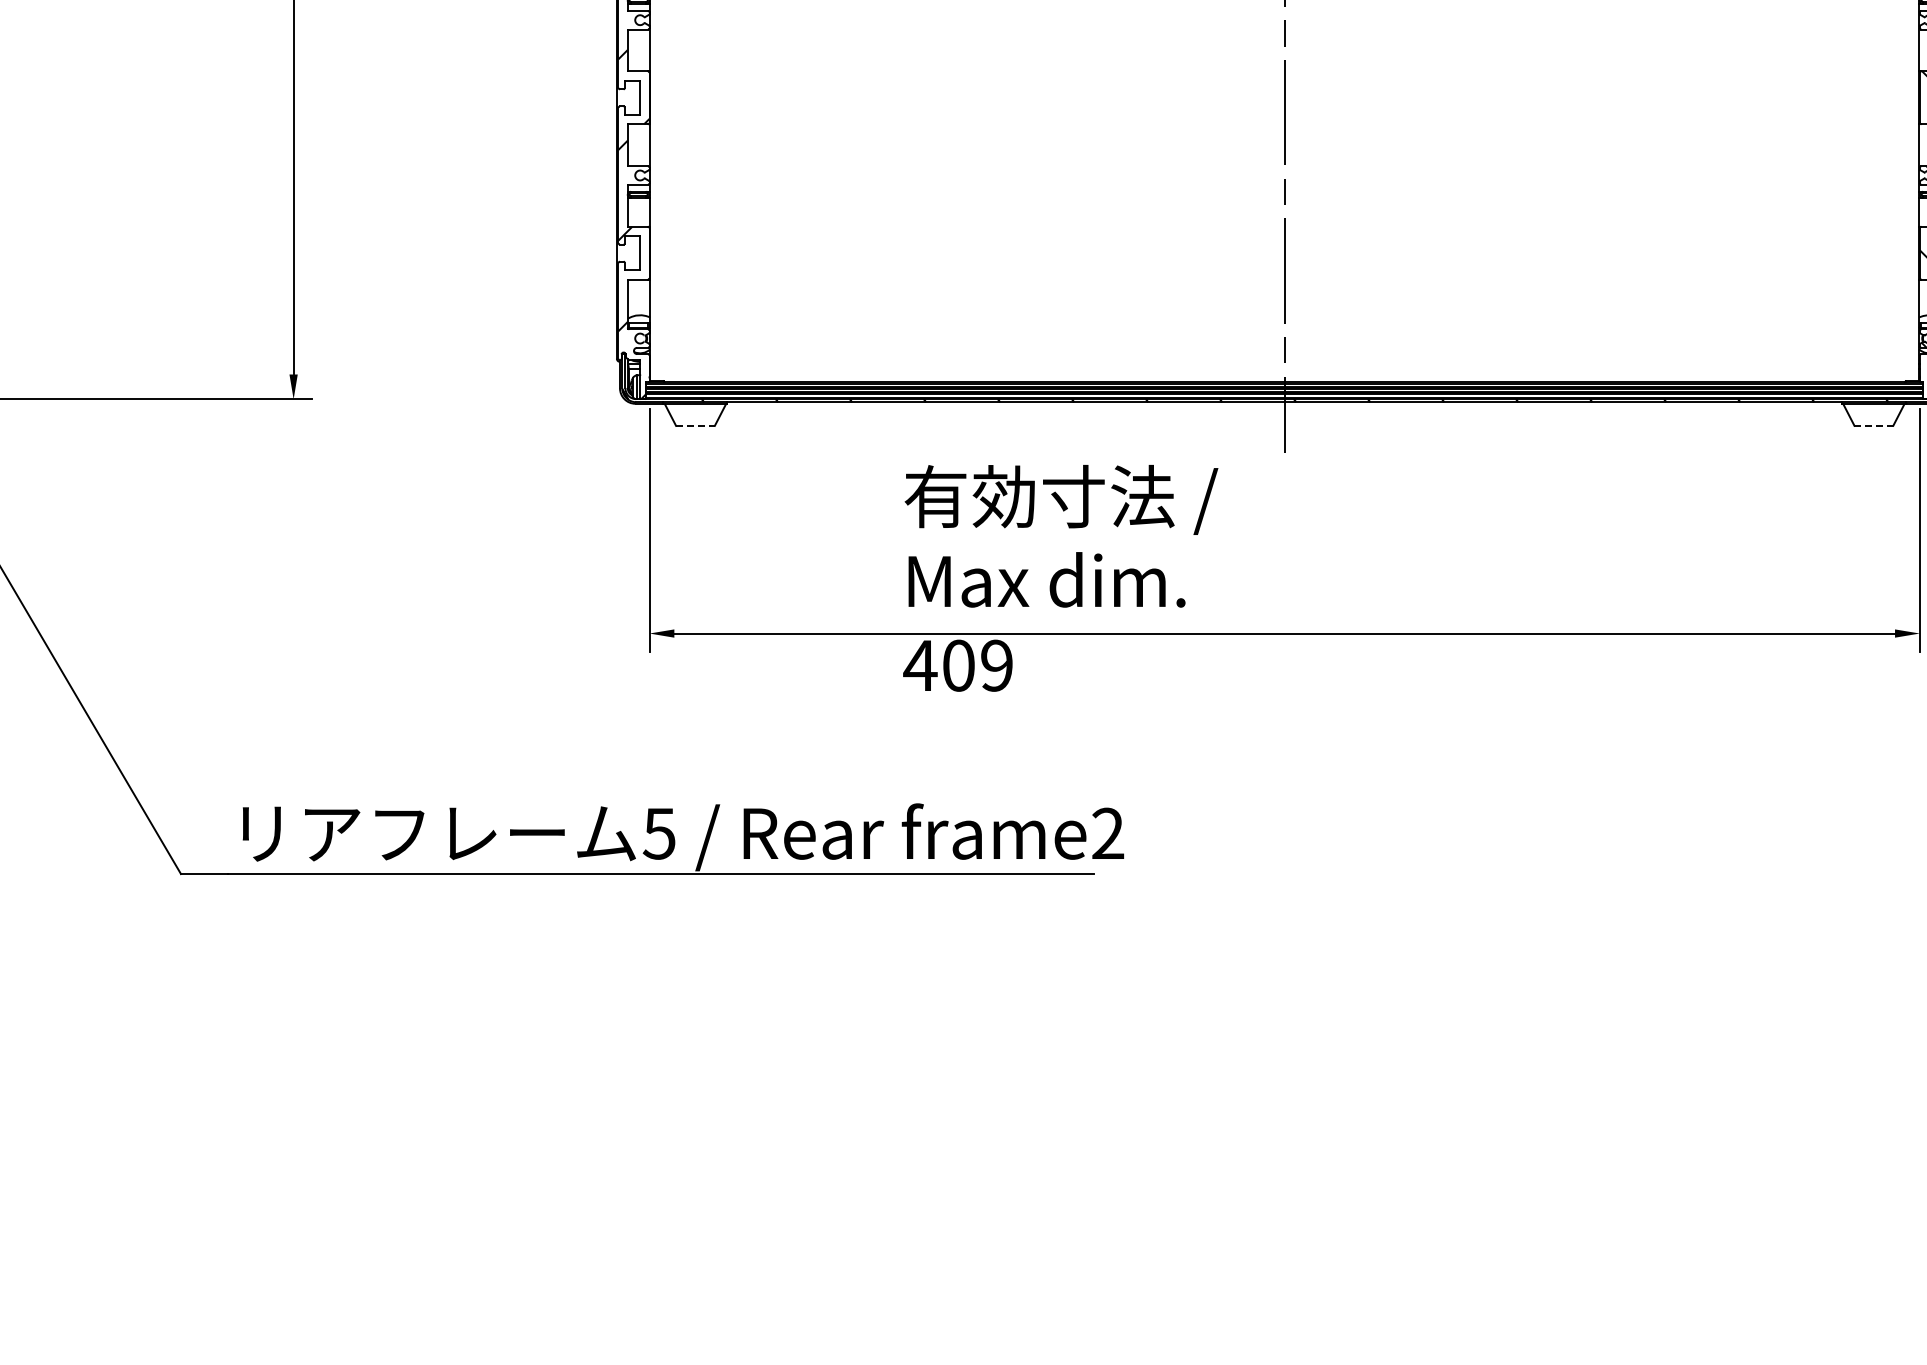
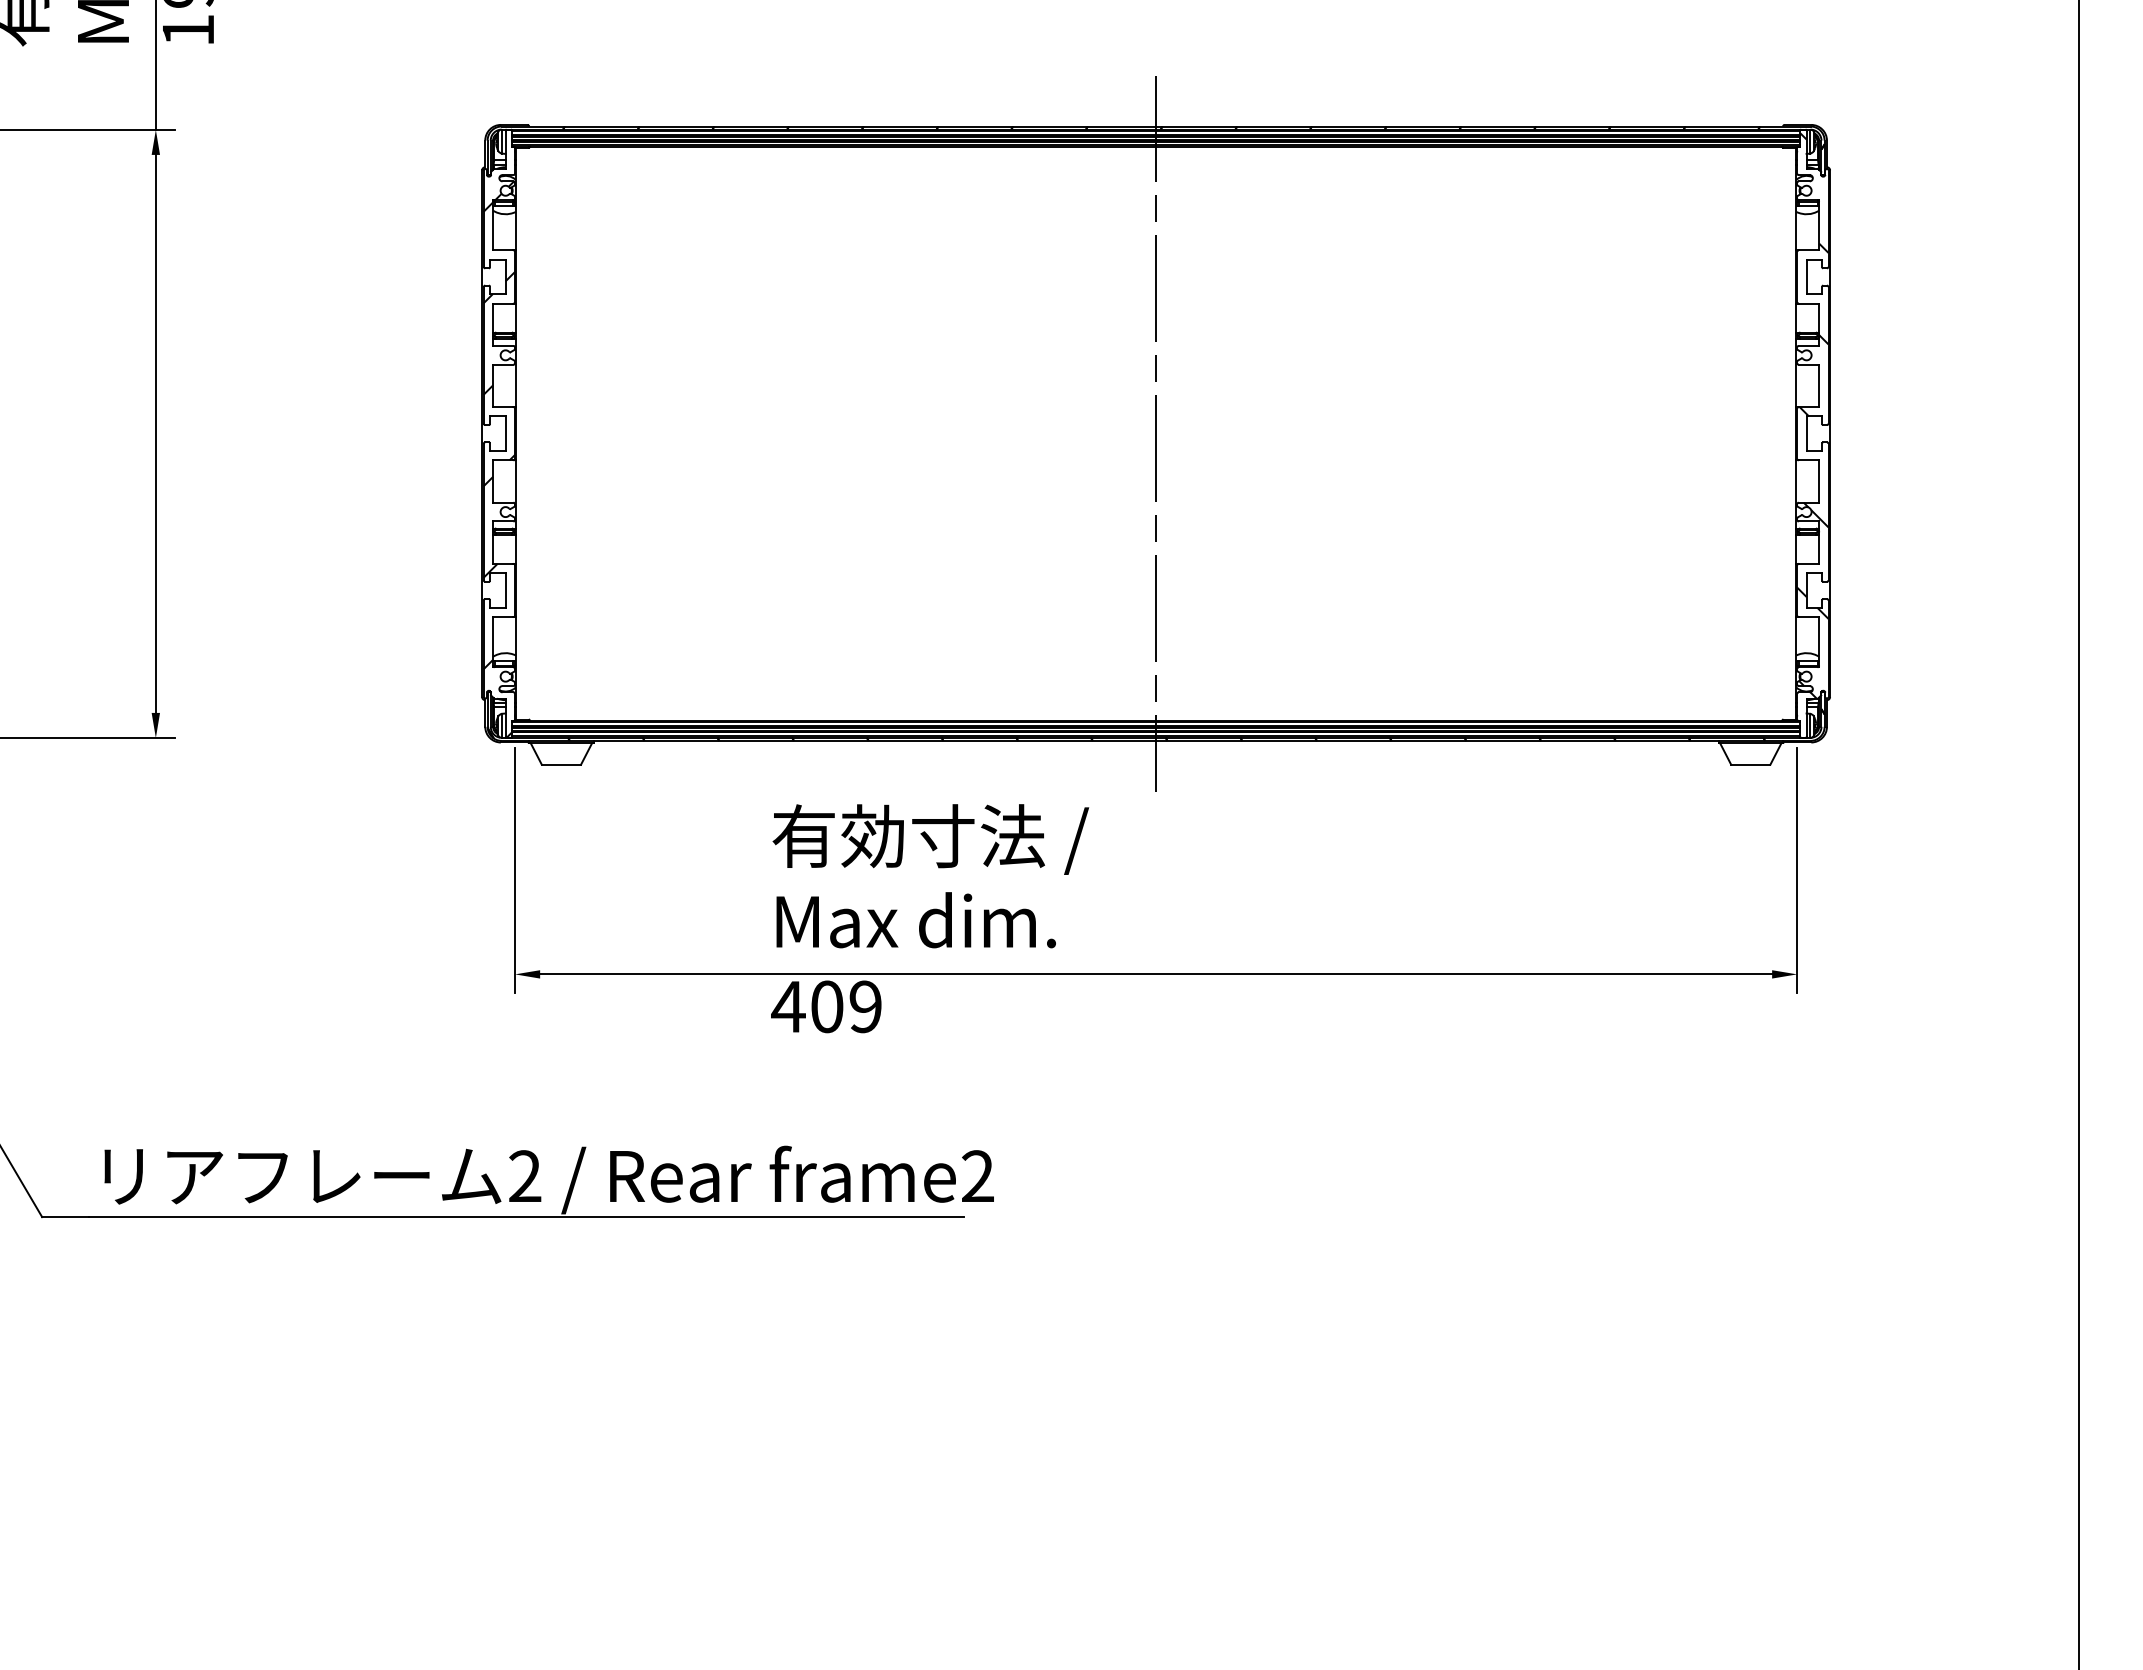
line: (695, 425) -> (561, 764), dashed -> solid
line: (1873, 425) -> (1750, 764), dashed -> solid
text: (658, 833) -> (524, 1176), 5 -> 2

